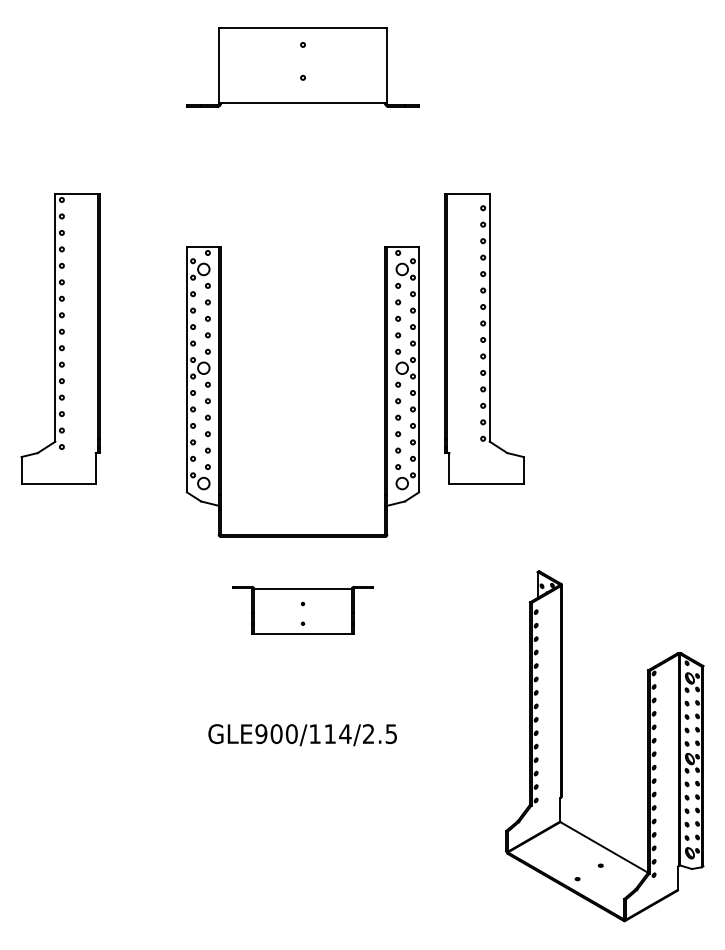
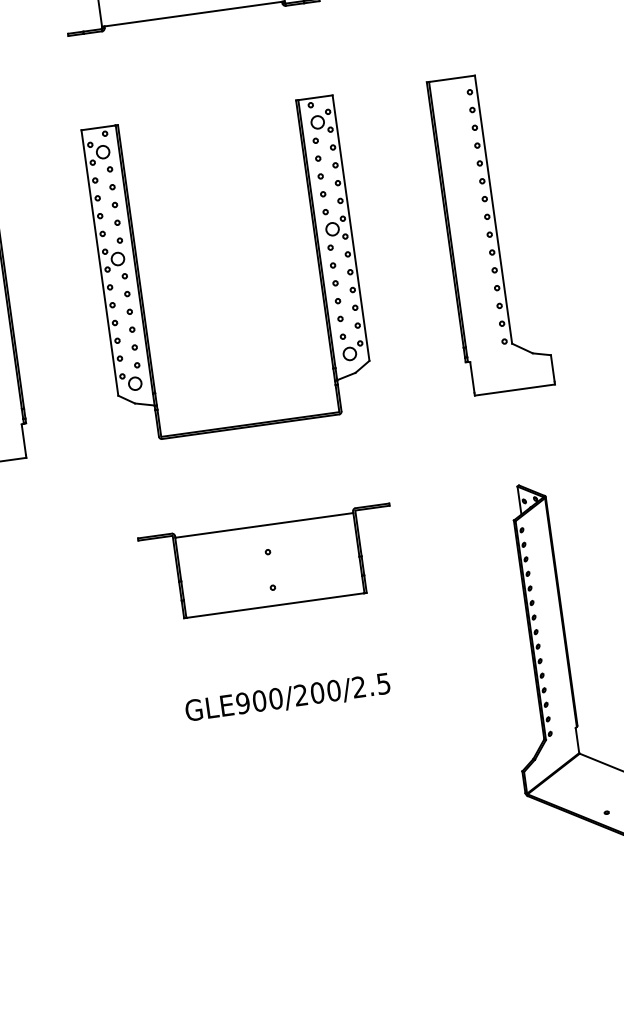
part: (484, 338) -> (490, 232), moved
part: (221, 391) -> (140, 281), moved
part: (302, 609) -> (268, 562), size x1.67
text: (330, 734) -> (317, 693), GLE900/114/2.5 -> GLE900/200/2.5

